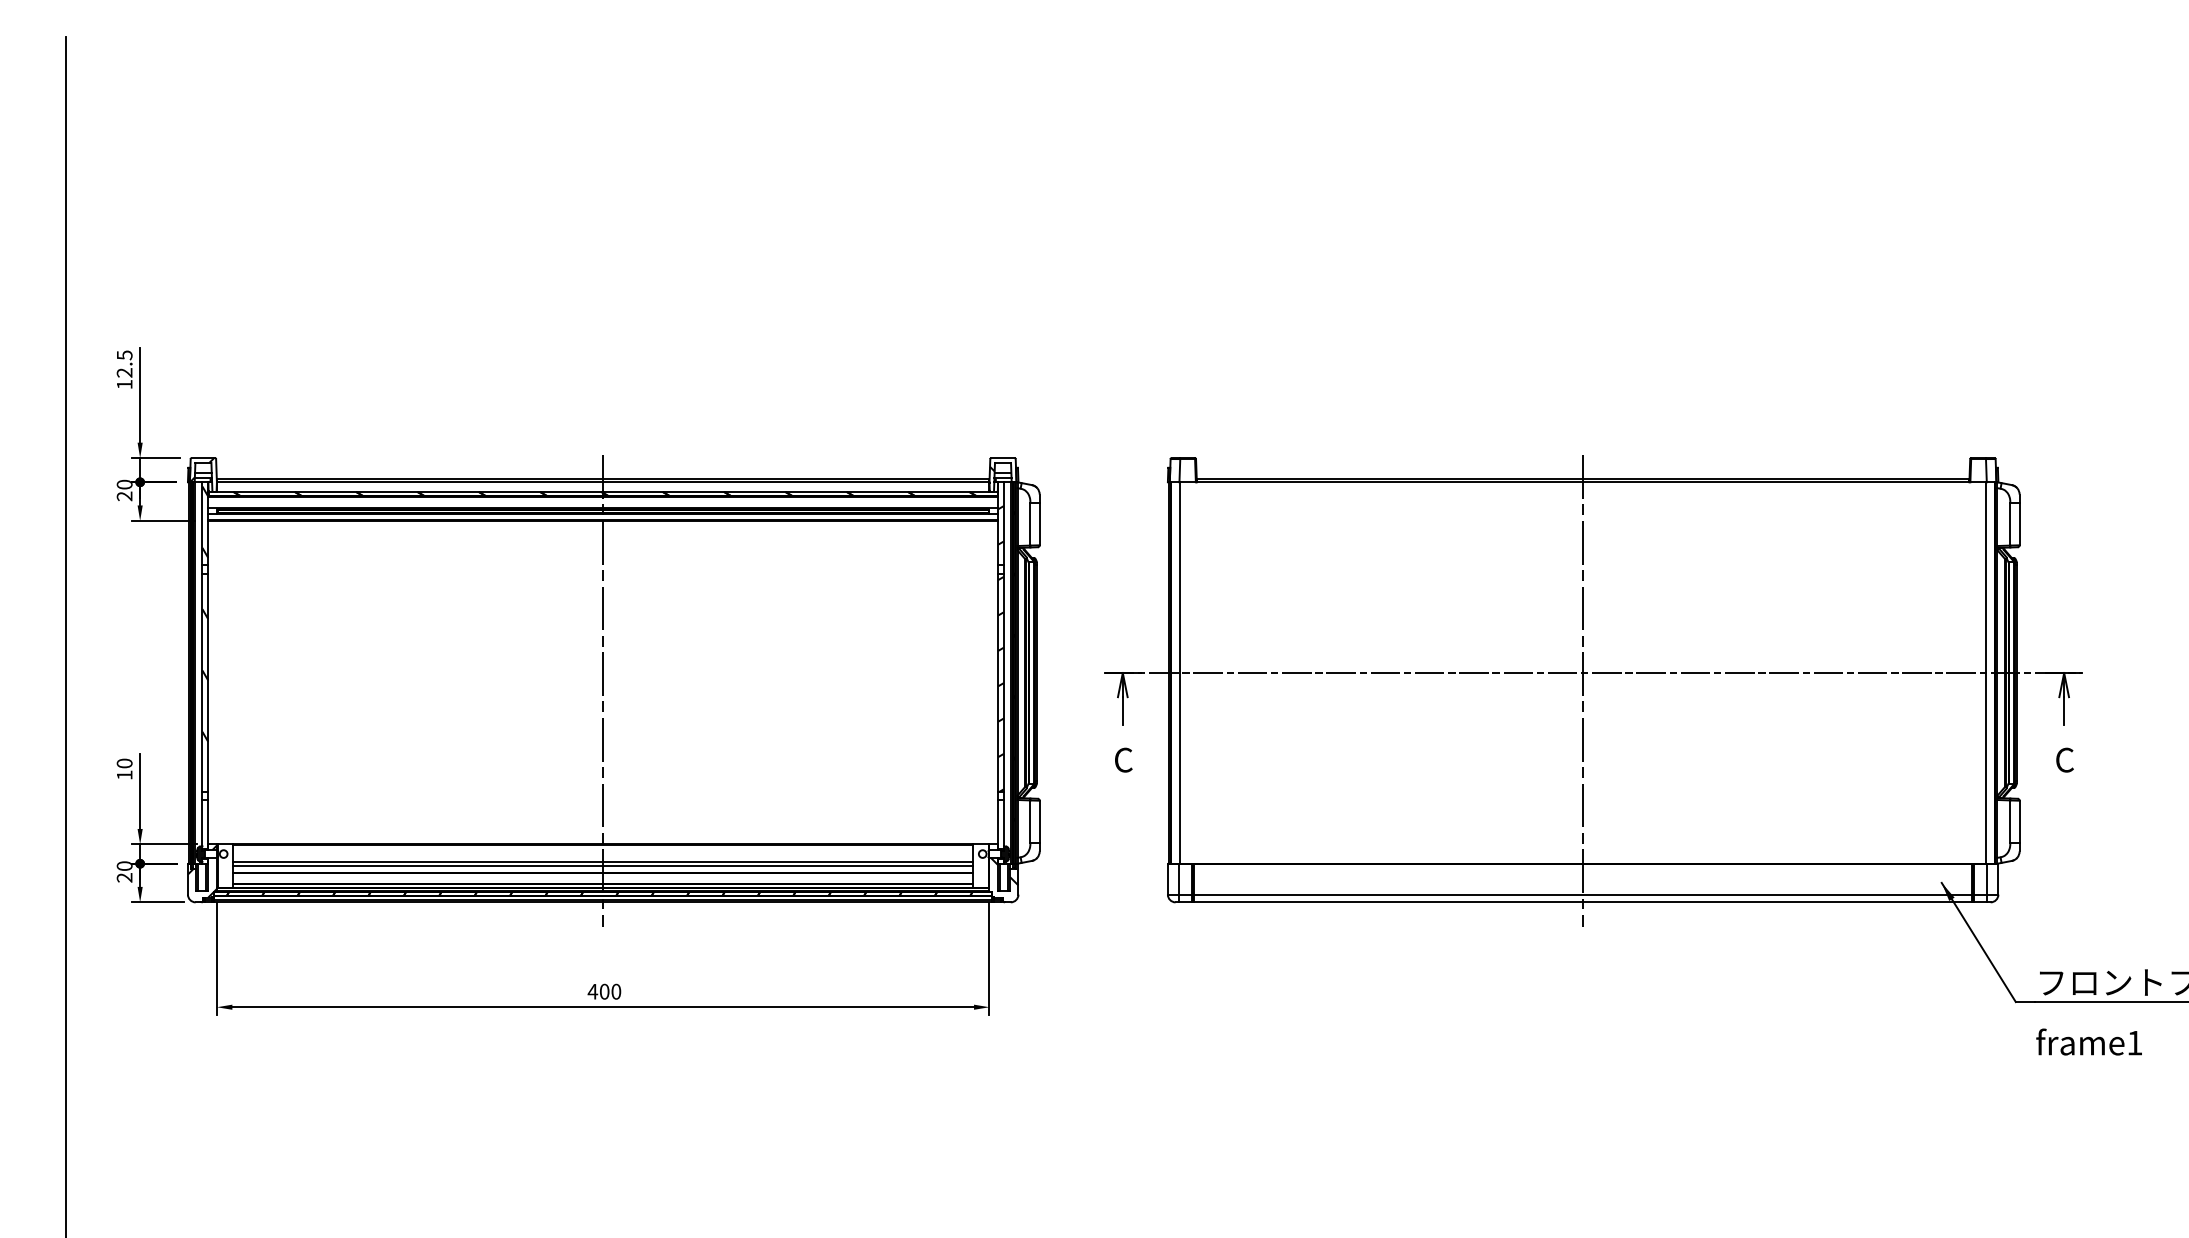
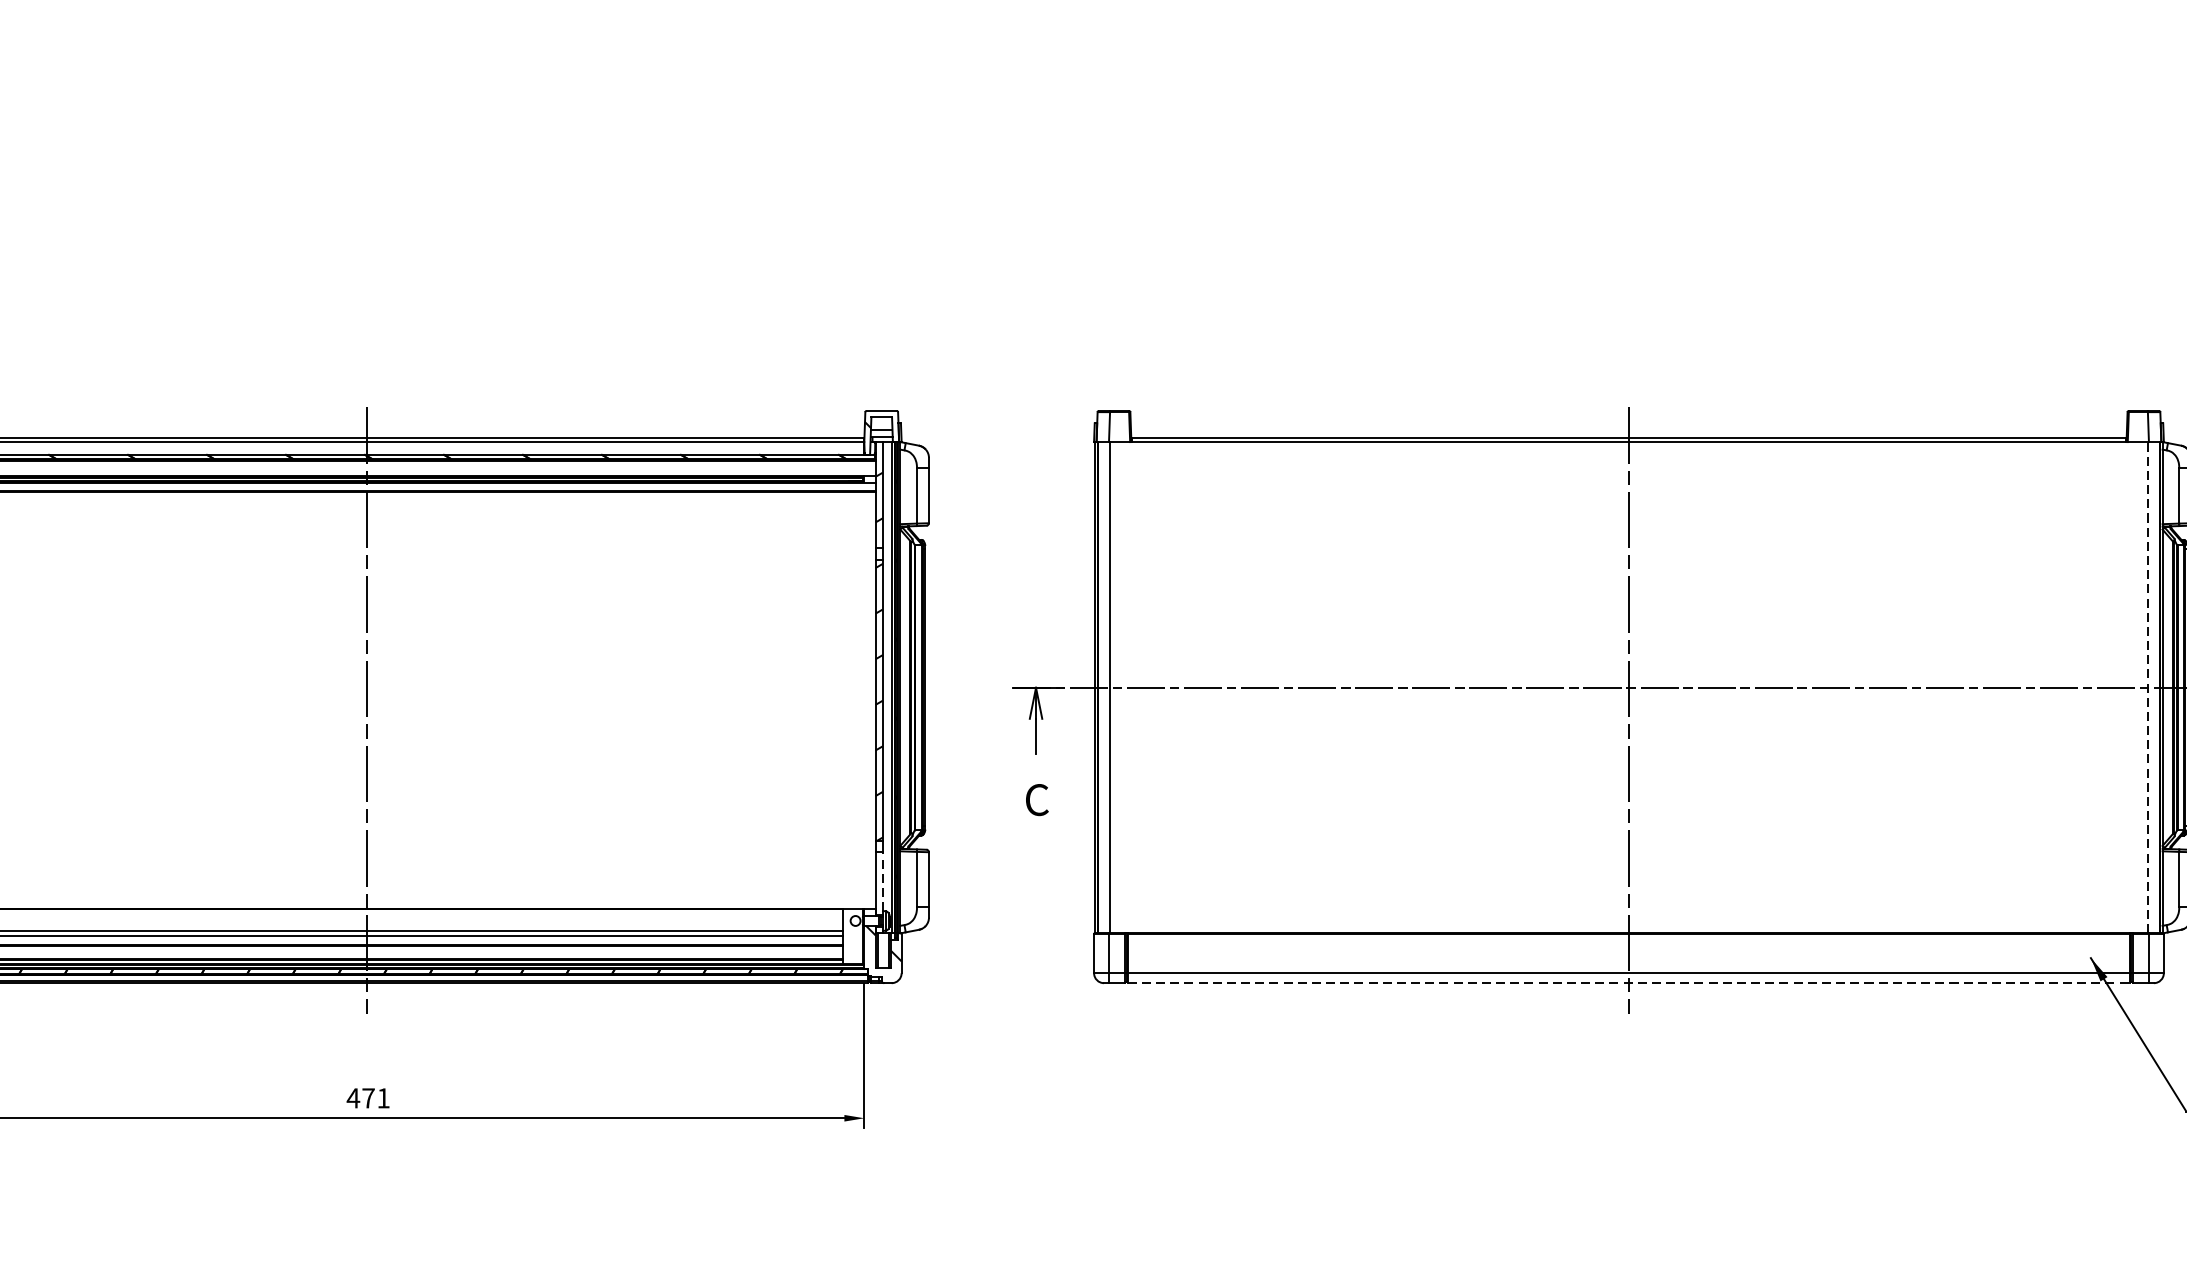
line: (1986, 673) -> (2148, 688), solid -> dashed
line: (1003, 823) -> (882, 881), solid -> dashed
line: (1583, 902) -> (1629, 983), solid -> dashed
text: (610, 991) -> (376, 1097), 400 -> 471

